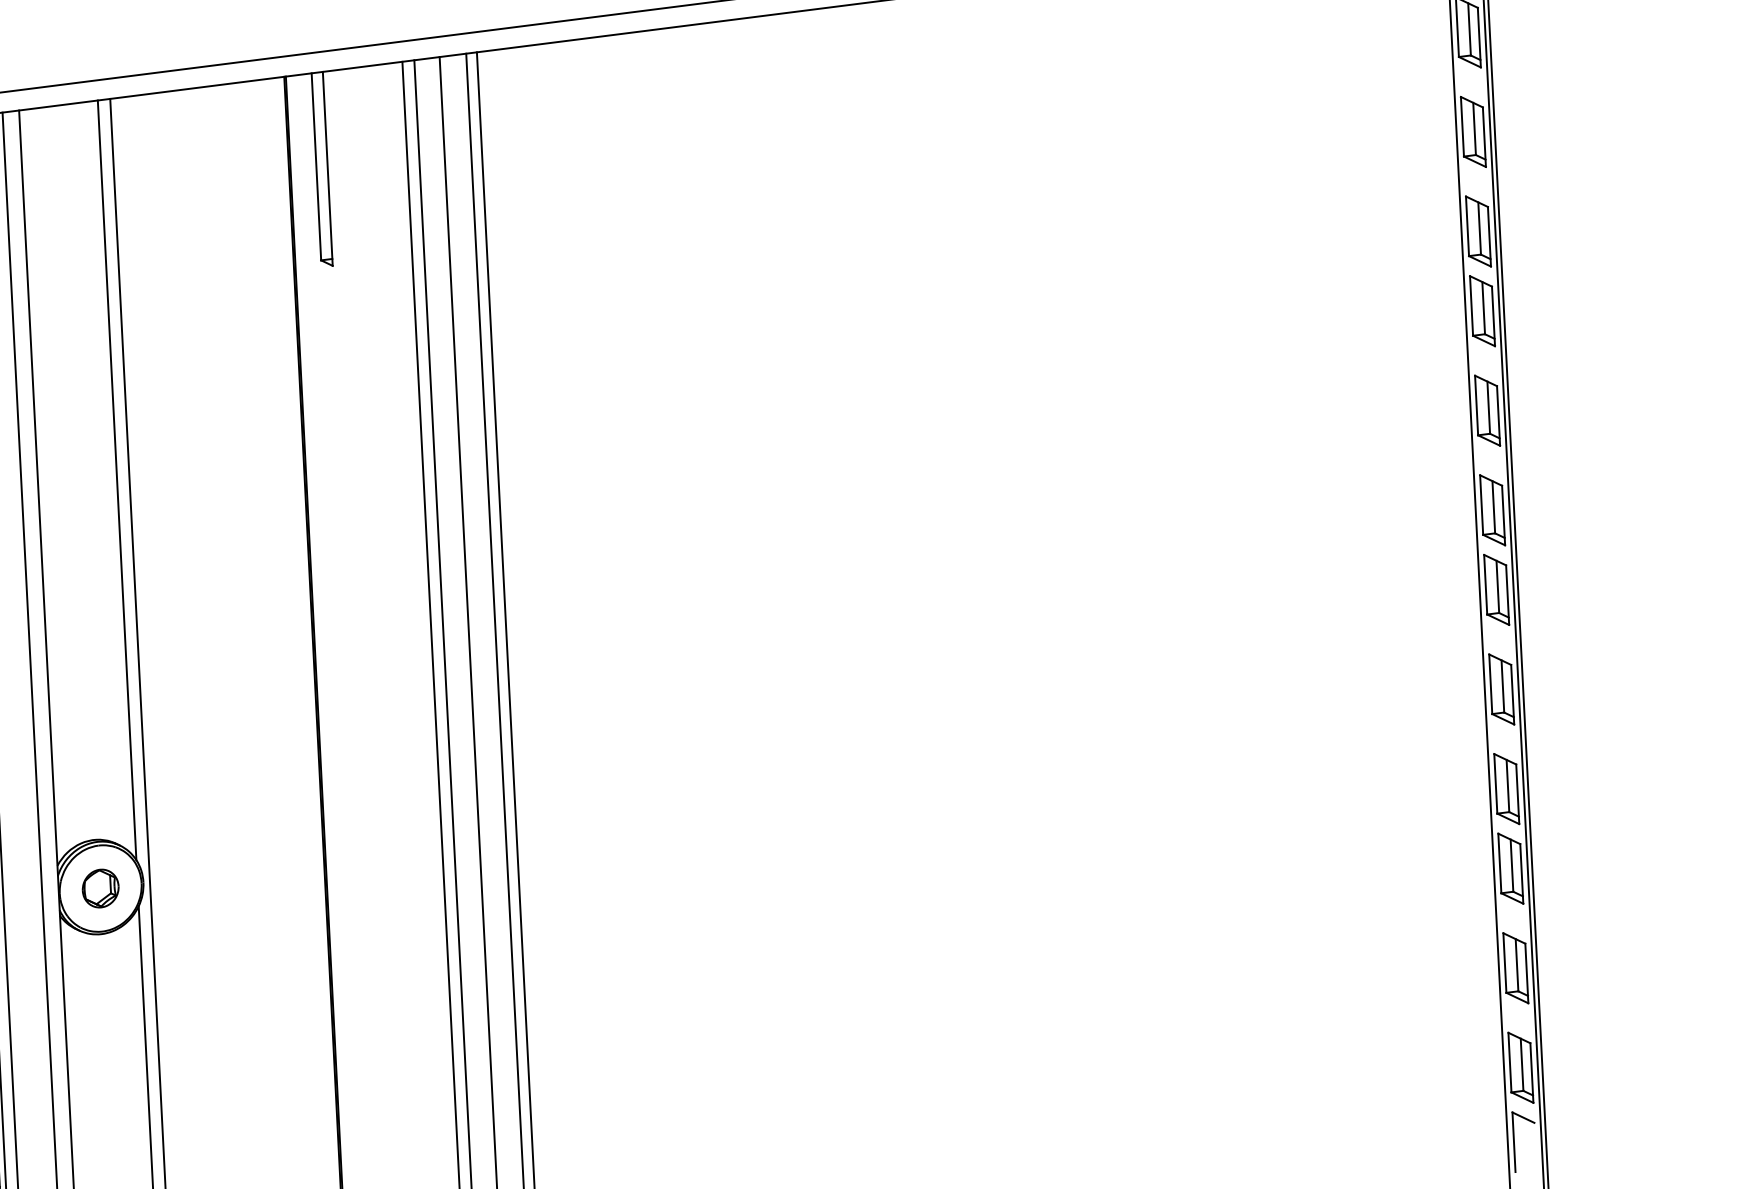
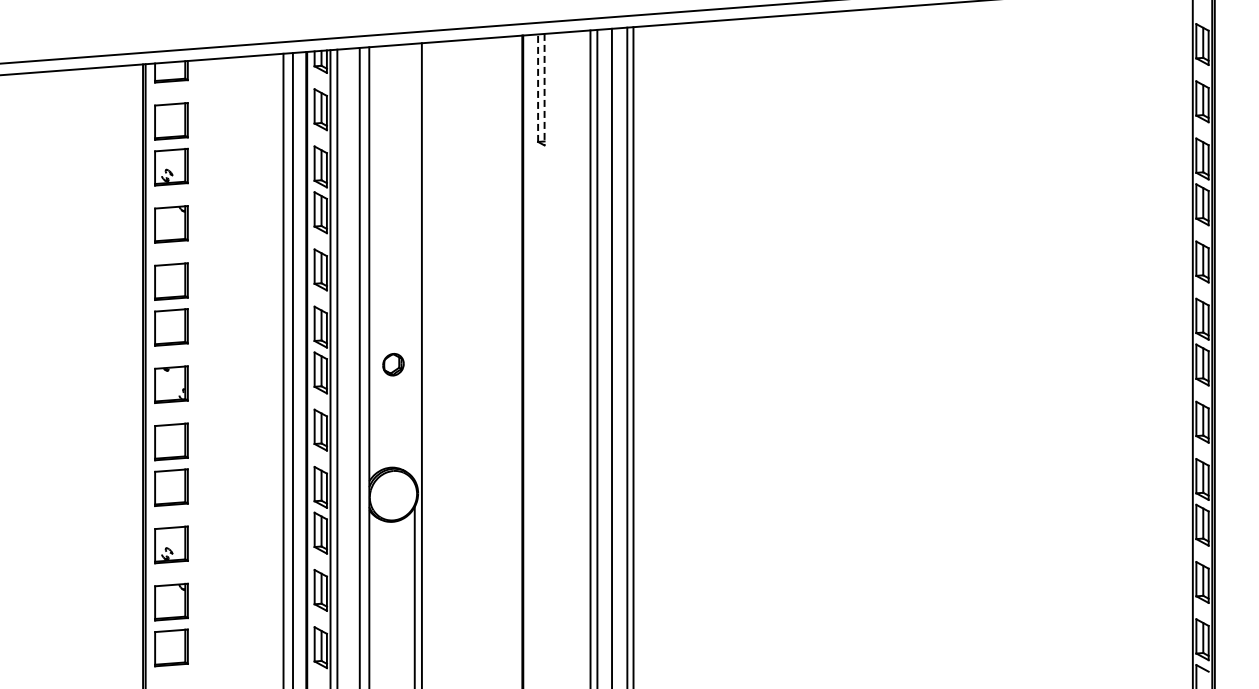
line: (317, 167) -> (538, 88), solid -> dashed
line: (327, 168) -> (544, 89), solid -> dashed
line: (116, 479) -> (414, 261), removed
part: (100, 888) -> (393, 364), moved

